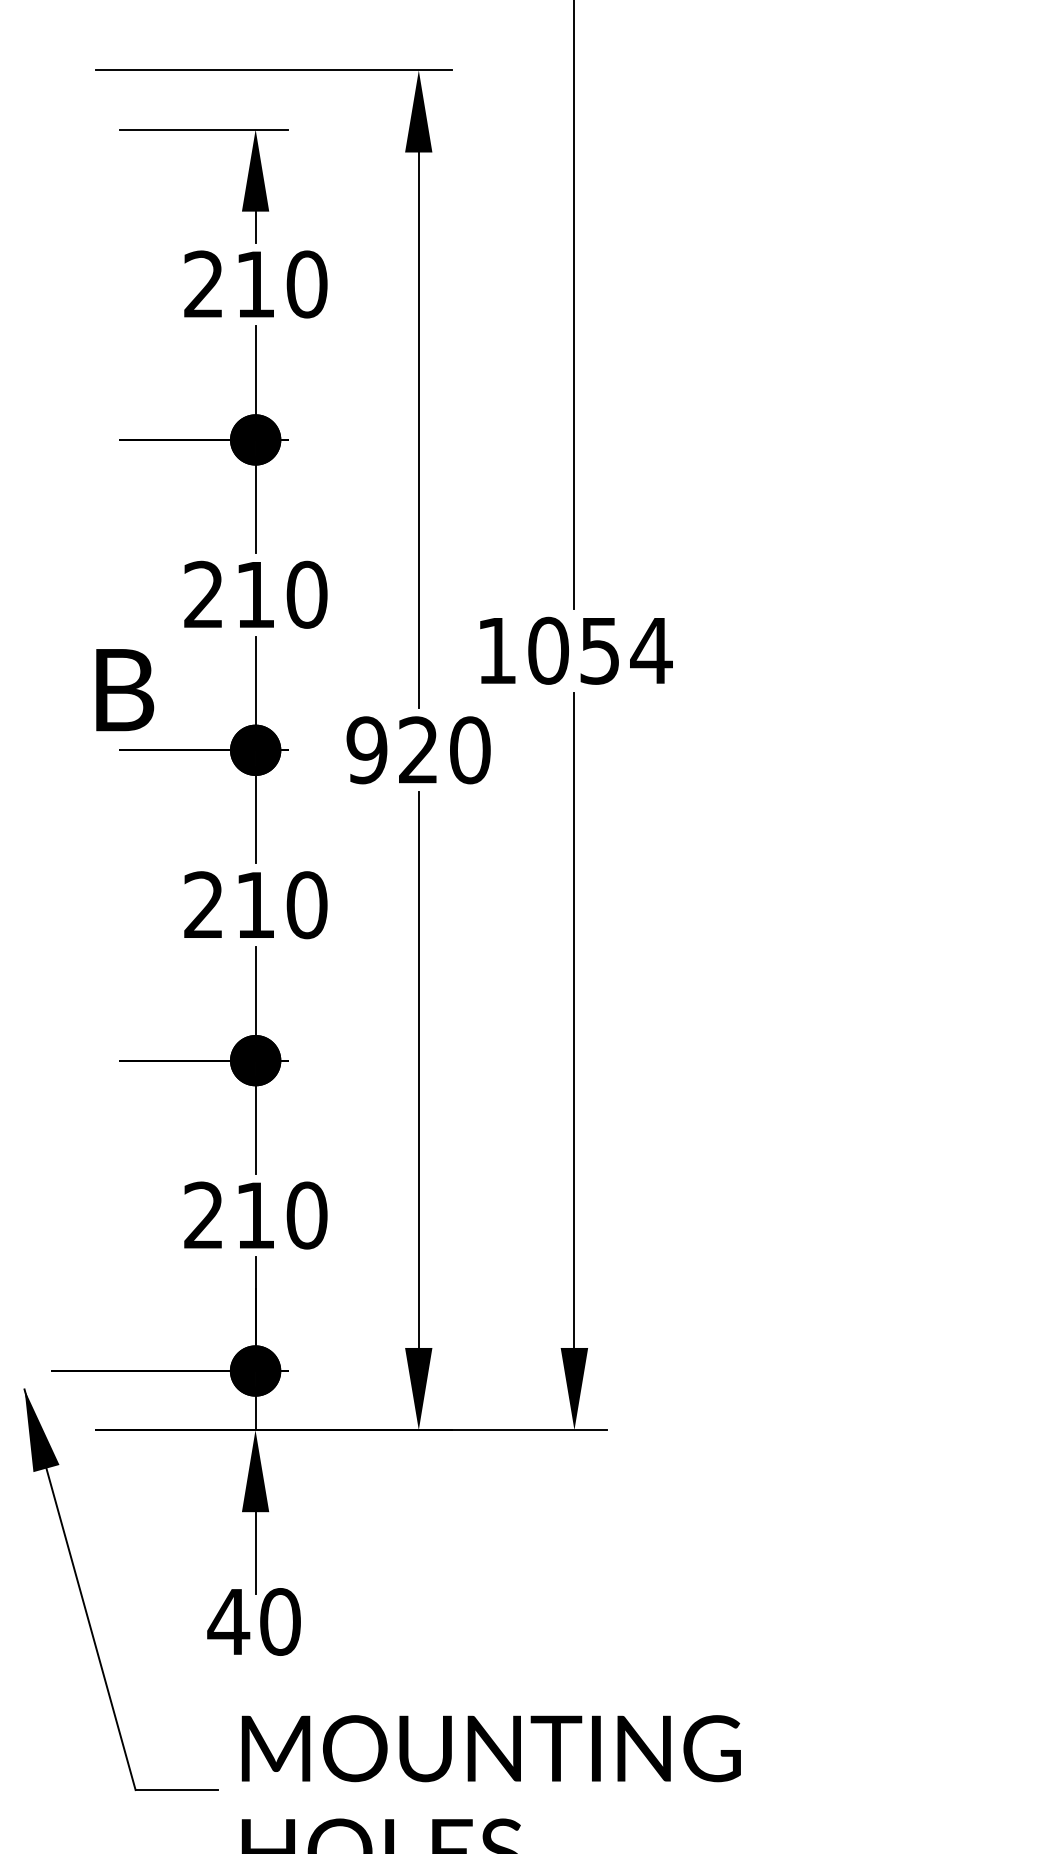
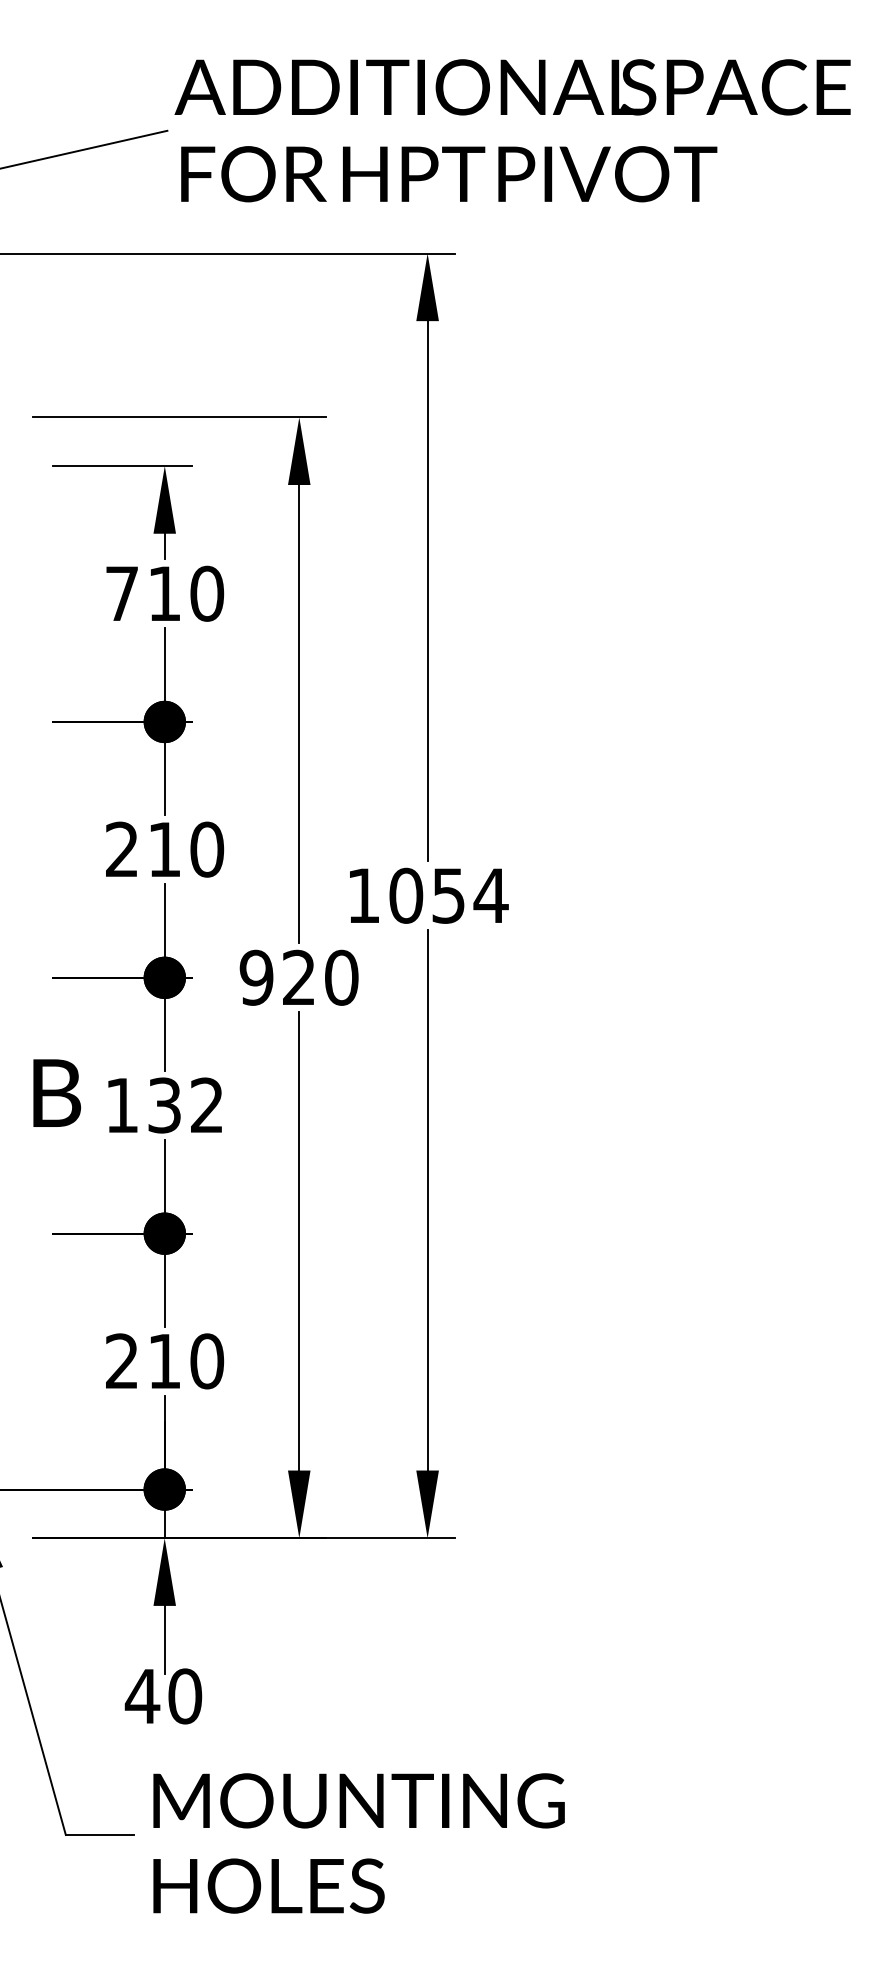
text: (203, 282) -> (121, 592), 210 -> 710
text: (125, 689) -> (57, 1092), moved
text: (256, 905) -> (165, 1105), 210 -> 132

